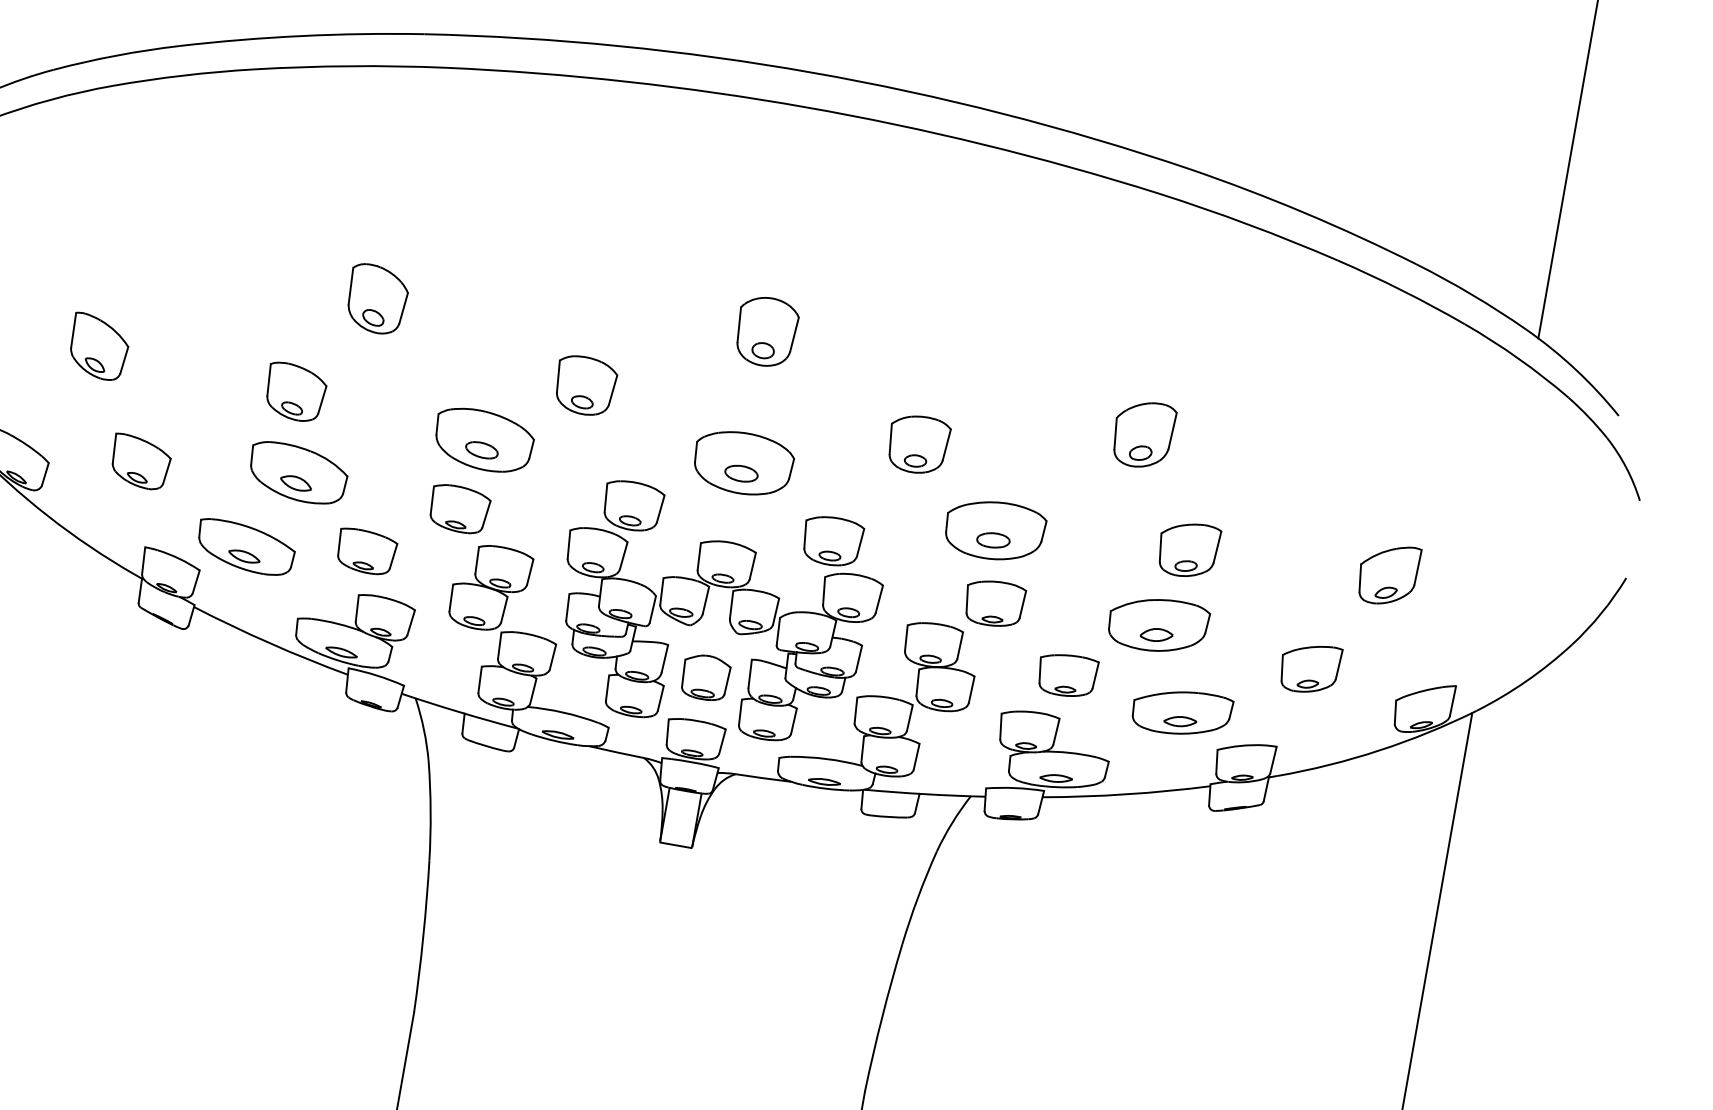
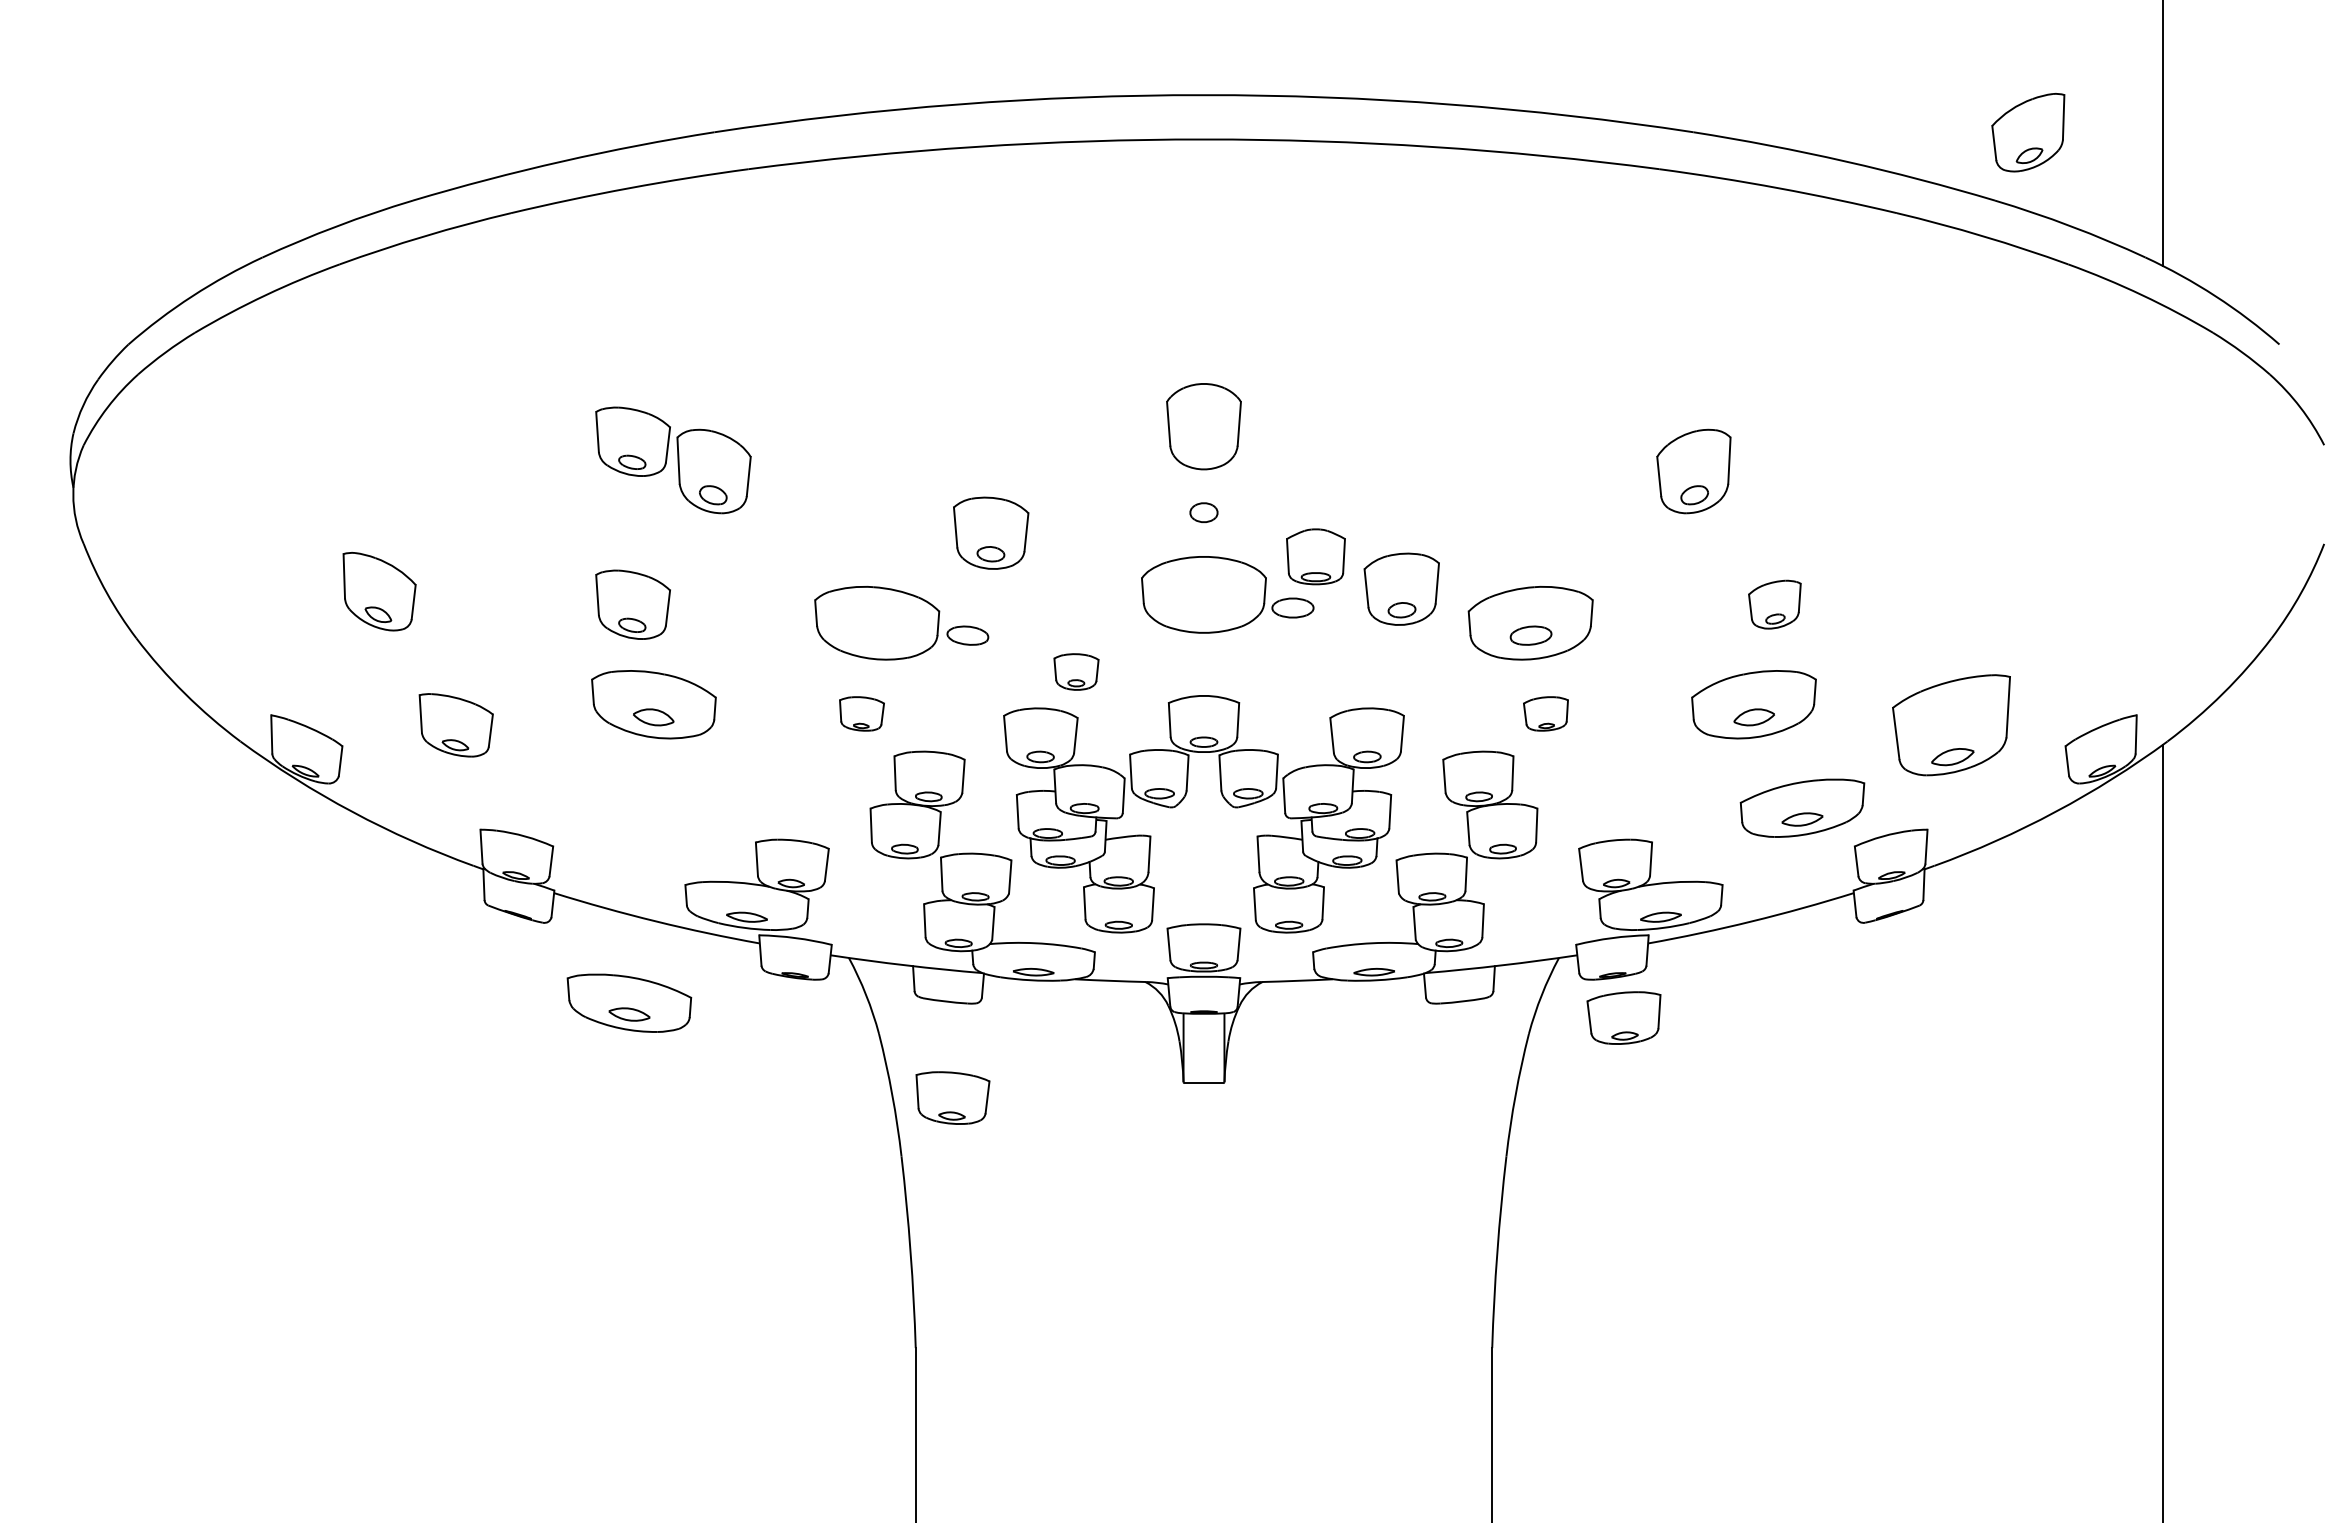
part: (317, 264) -> (632, 441), added
part: (762, 350) -> (1203, 512), moved
part: (918, 443) -> (1401, 588), moved
part: (481, 450) -> (967, 635), moved
part: (741, 473) -> (1292, 607), moved
part: (633, 505) -> (1076, 671), size x0.6
part: (459, 508) -> (861, 713), size x0.6
part: (832, 540) -> (1331, 671), removed
part: (246, 547) -> (629, 1002), moved
part: (1188, 549) -> (1774, 604), size x0.7
part: (366, 551) -> (952, 1097), moved
part: (1388, 574) -> (2028, 132), moved
part: (994, 603) -> (1545, 713), size x0.6
part: (1309, 668) -> (1951, 725), size x1.6
part: (1066, 674) -> (1623, 1017), moved
part: (705, 677) -> (1315, 556), moved

